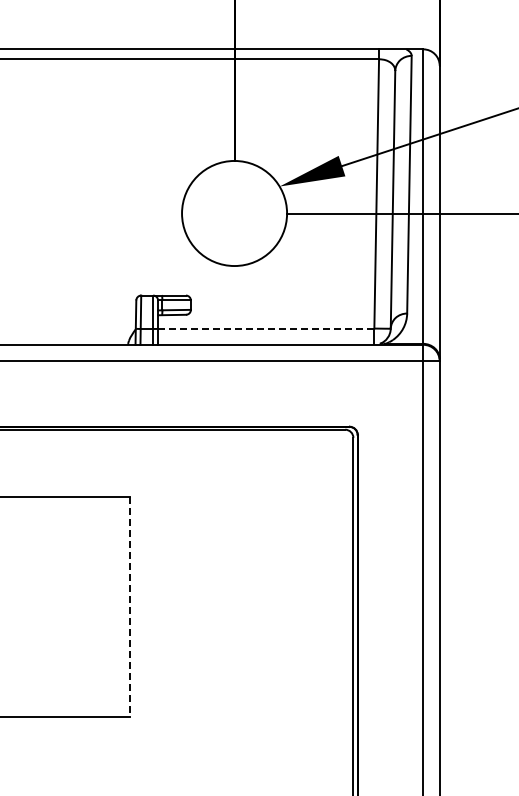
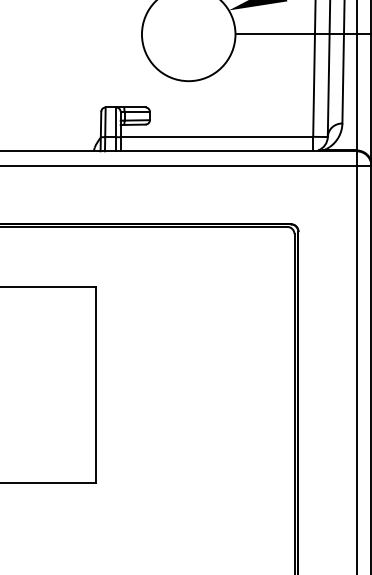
line: (266, 328) -> (217, 136), dashed -> solid
line: (130, 607) -> (96, 385), dashed -> solid

